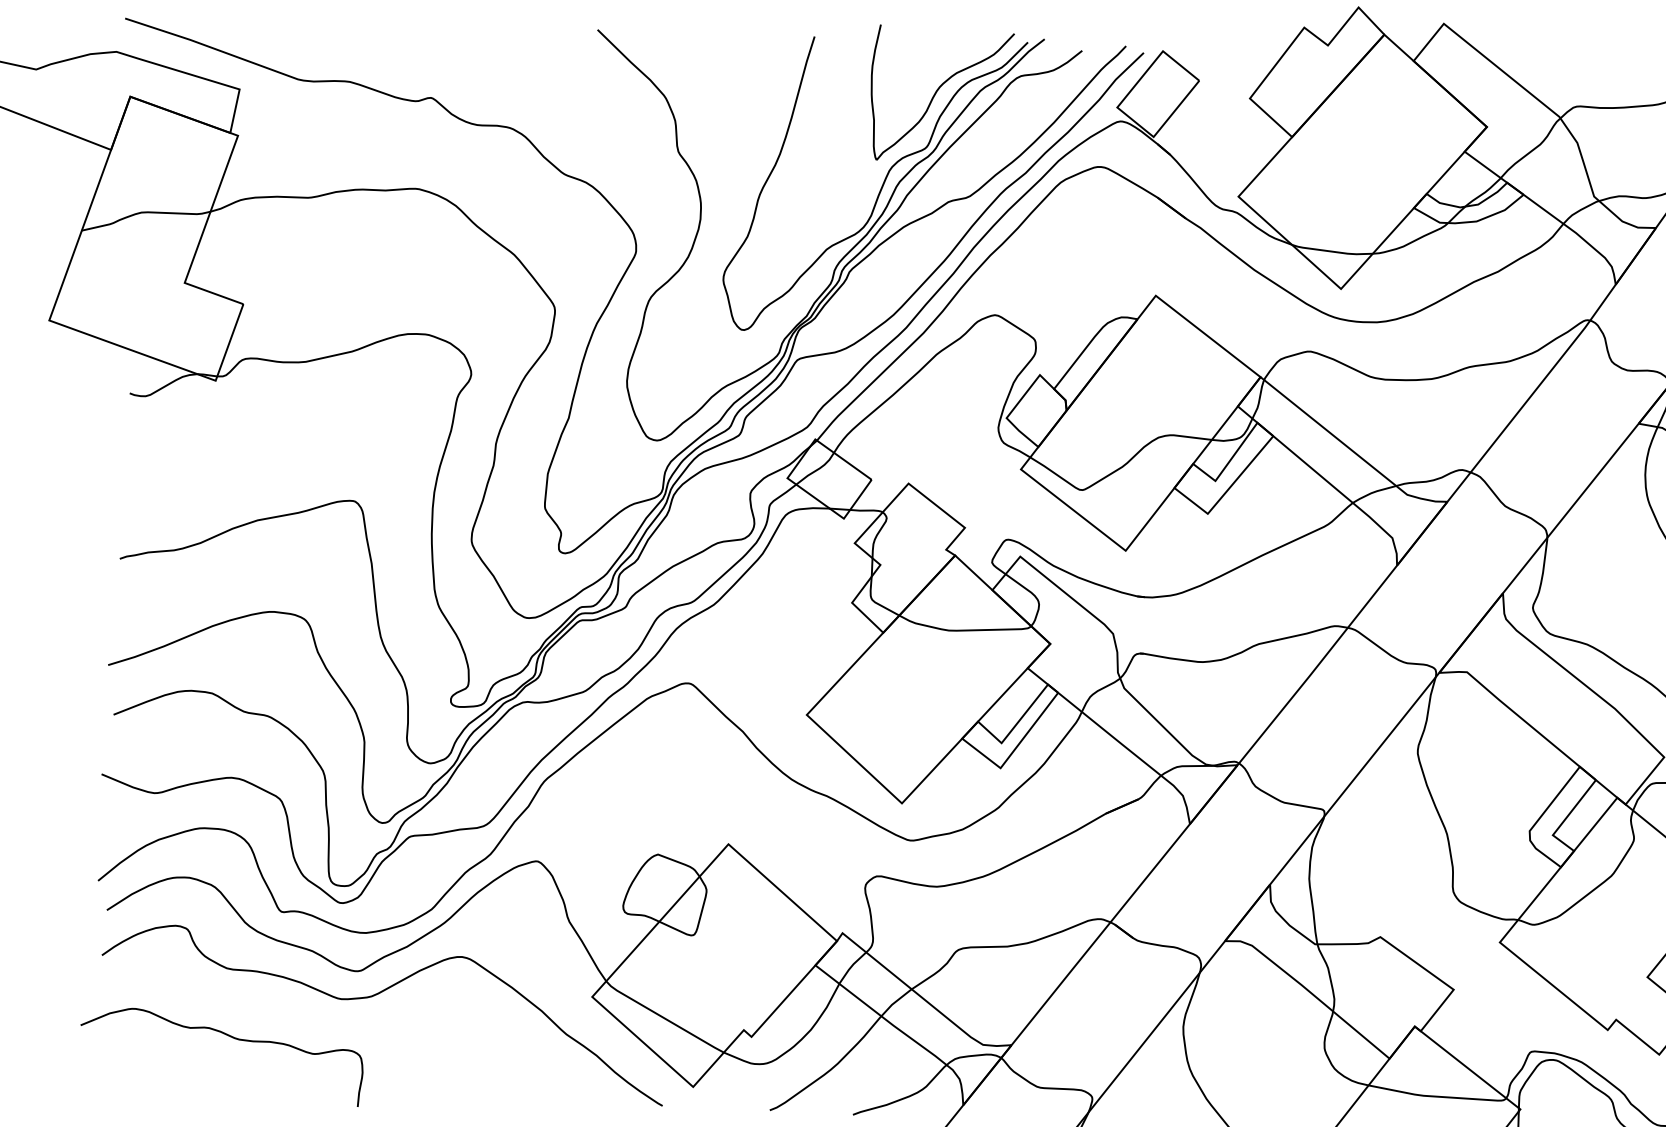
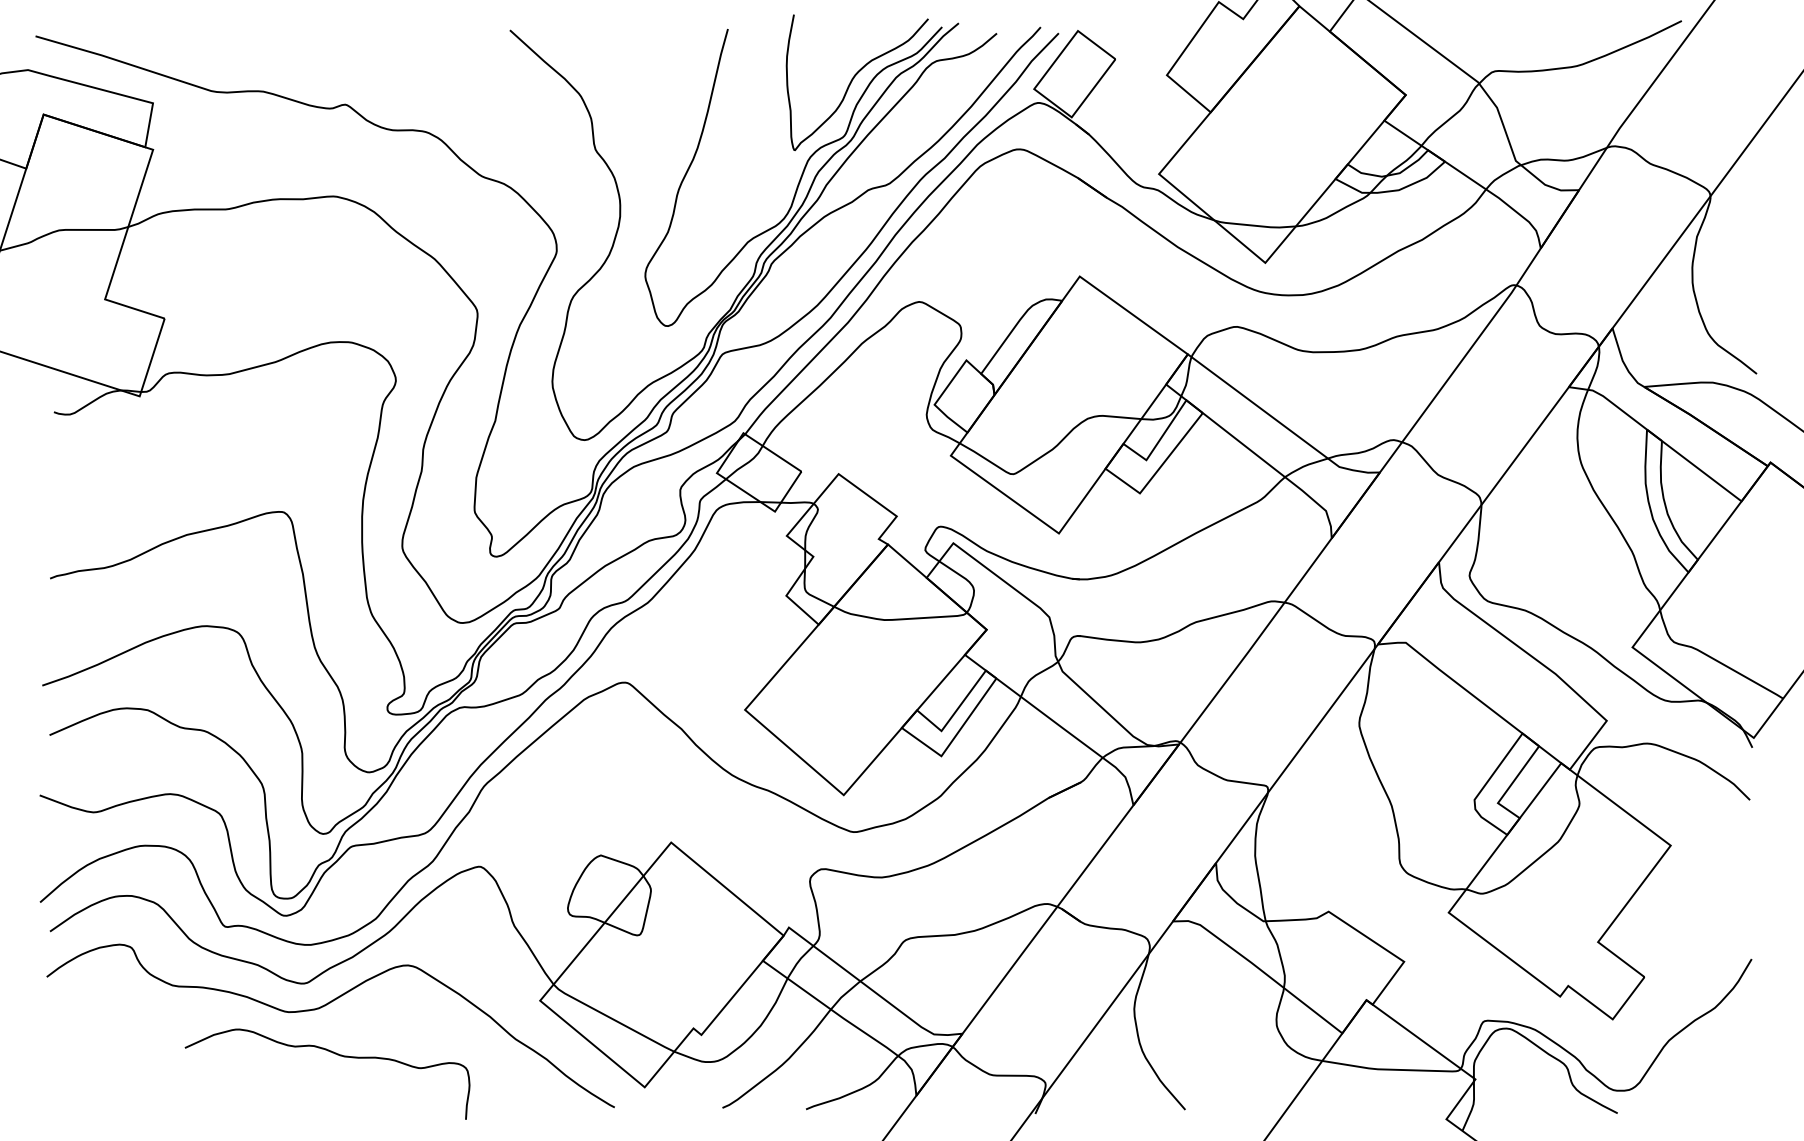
curve: (232, 1038) -> (337, 1055), moved

